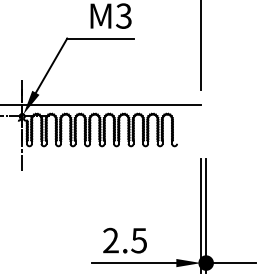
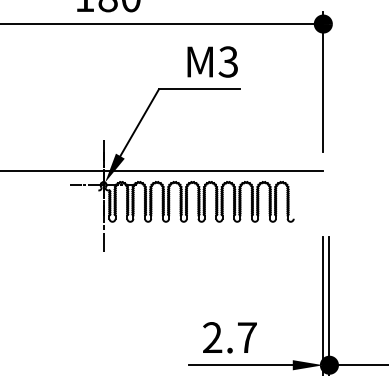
text: (138, 240) -> (246, 337), 2.5 -> 2.7

